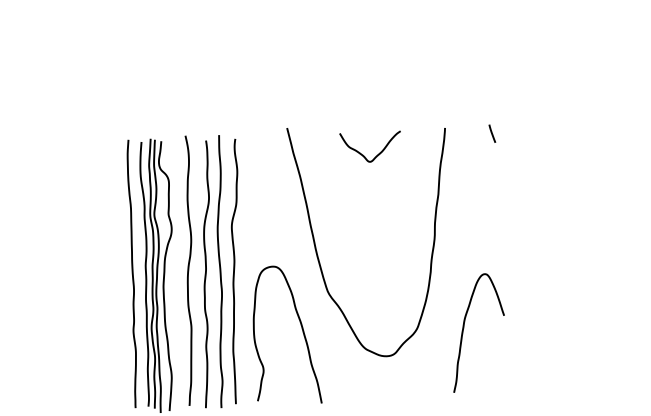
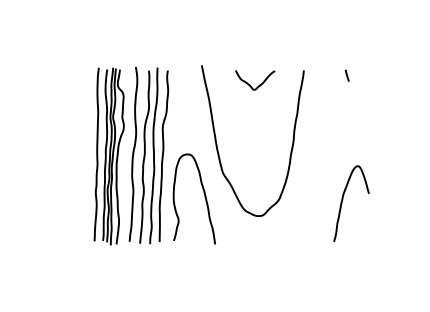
curve: (491, 133) -> (346, 75), moved
curve: (465, 326) -> (343, 199), moved

